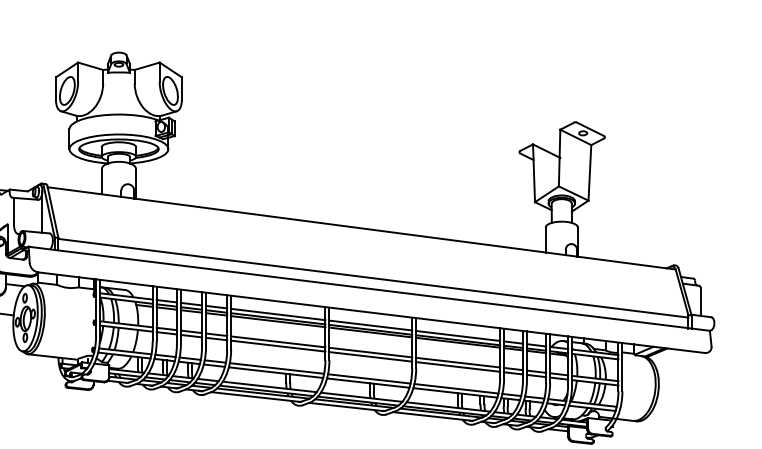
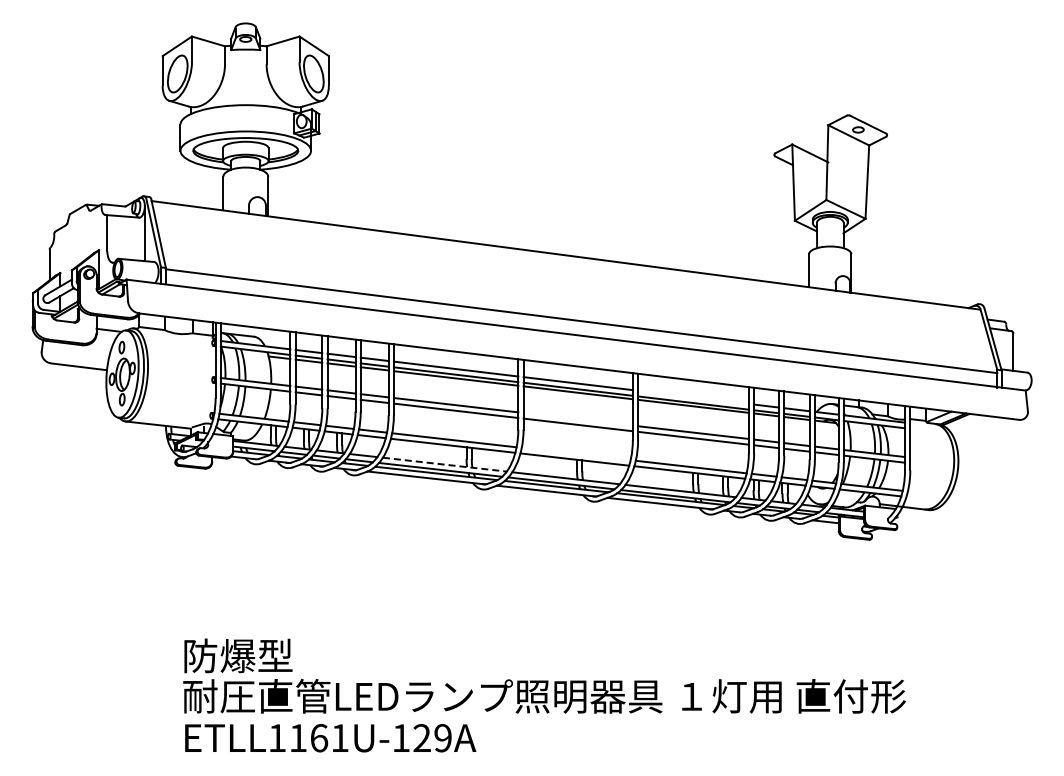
line: (458, 335) -> (693, 396), removed
line: (370, 352) -> (577, 419), removed
line: (368, 378) -> (575, 453), removed
line: (270, 386) -> (445, 464), solid -> dashed

